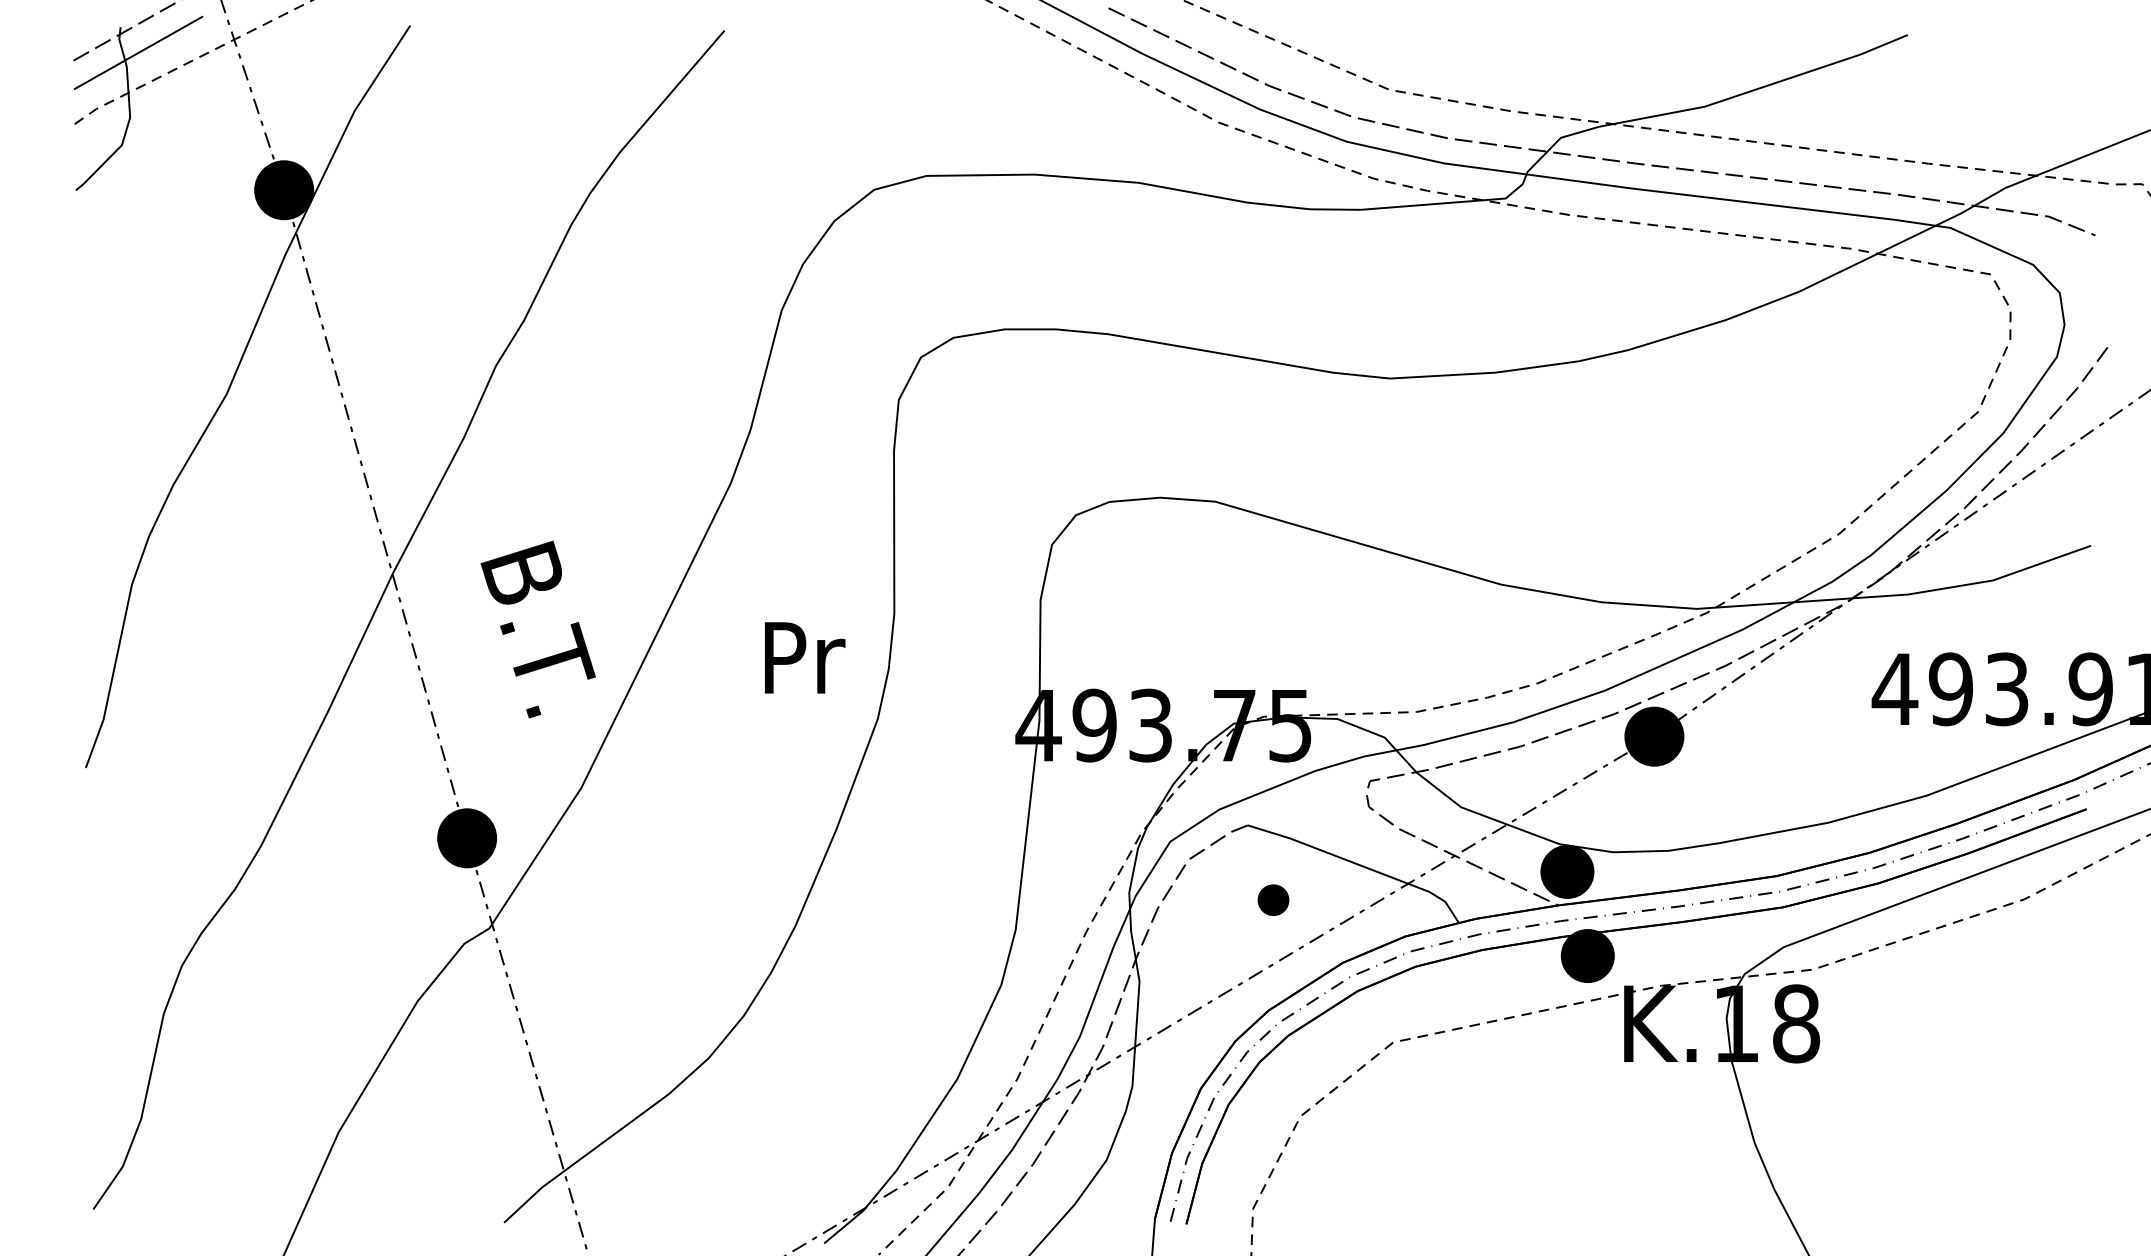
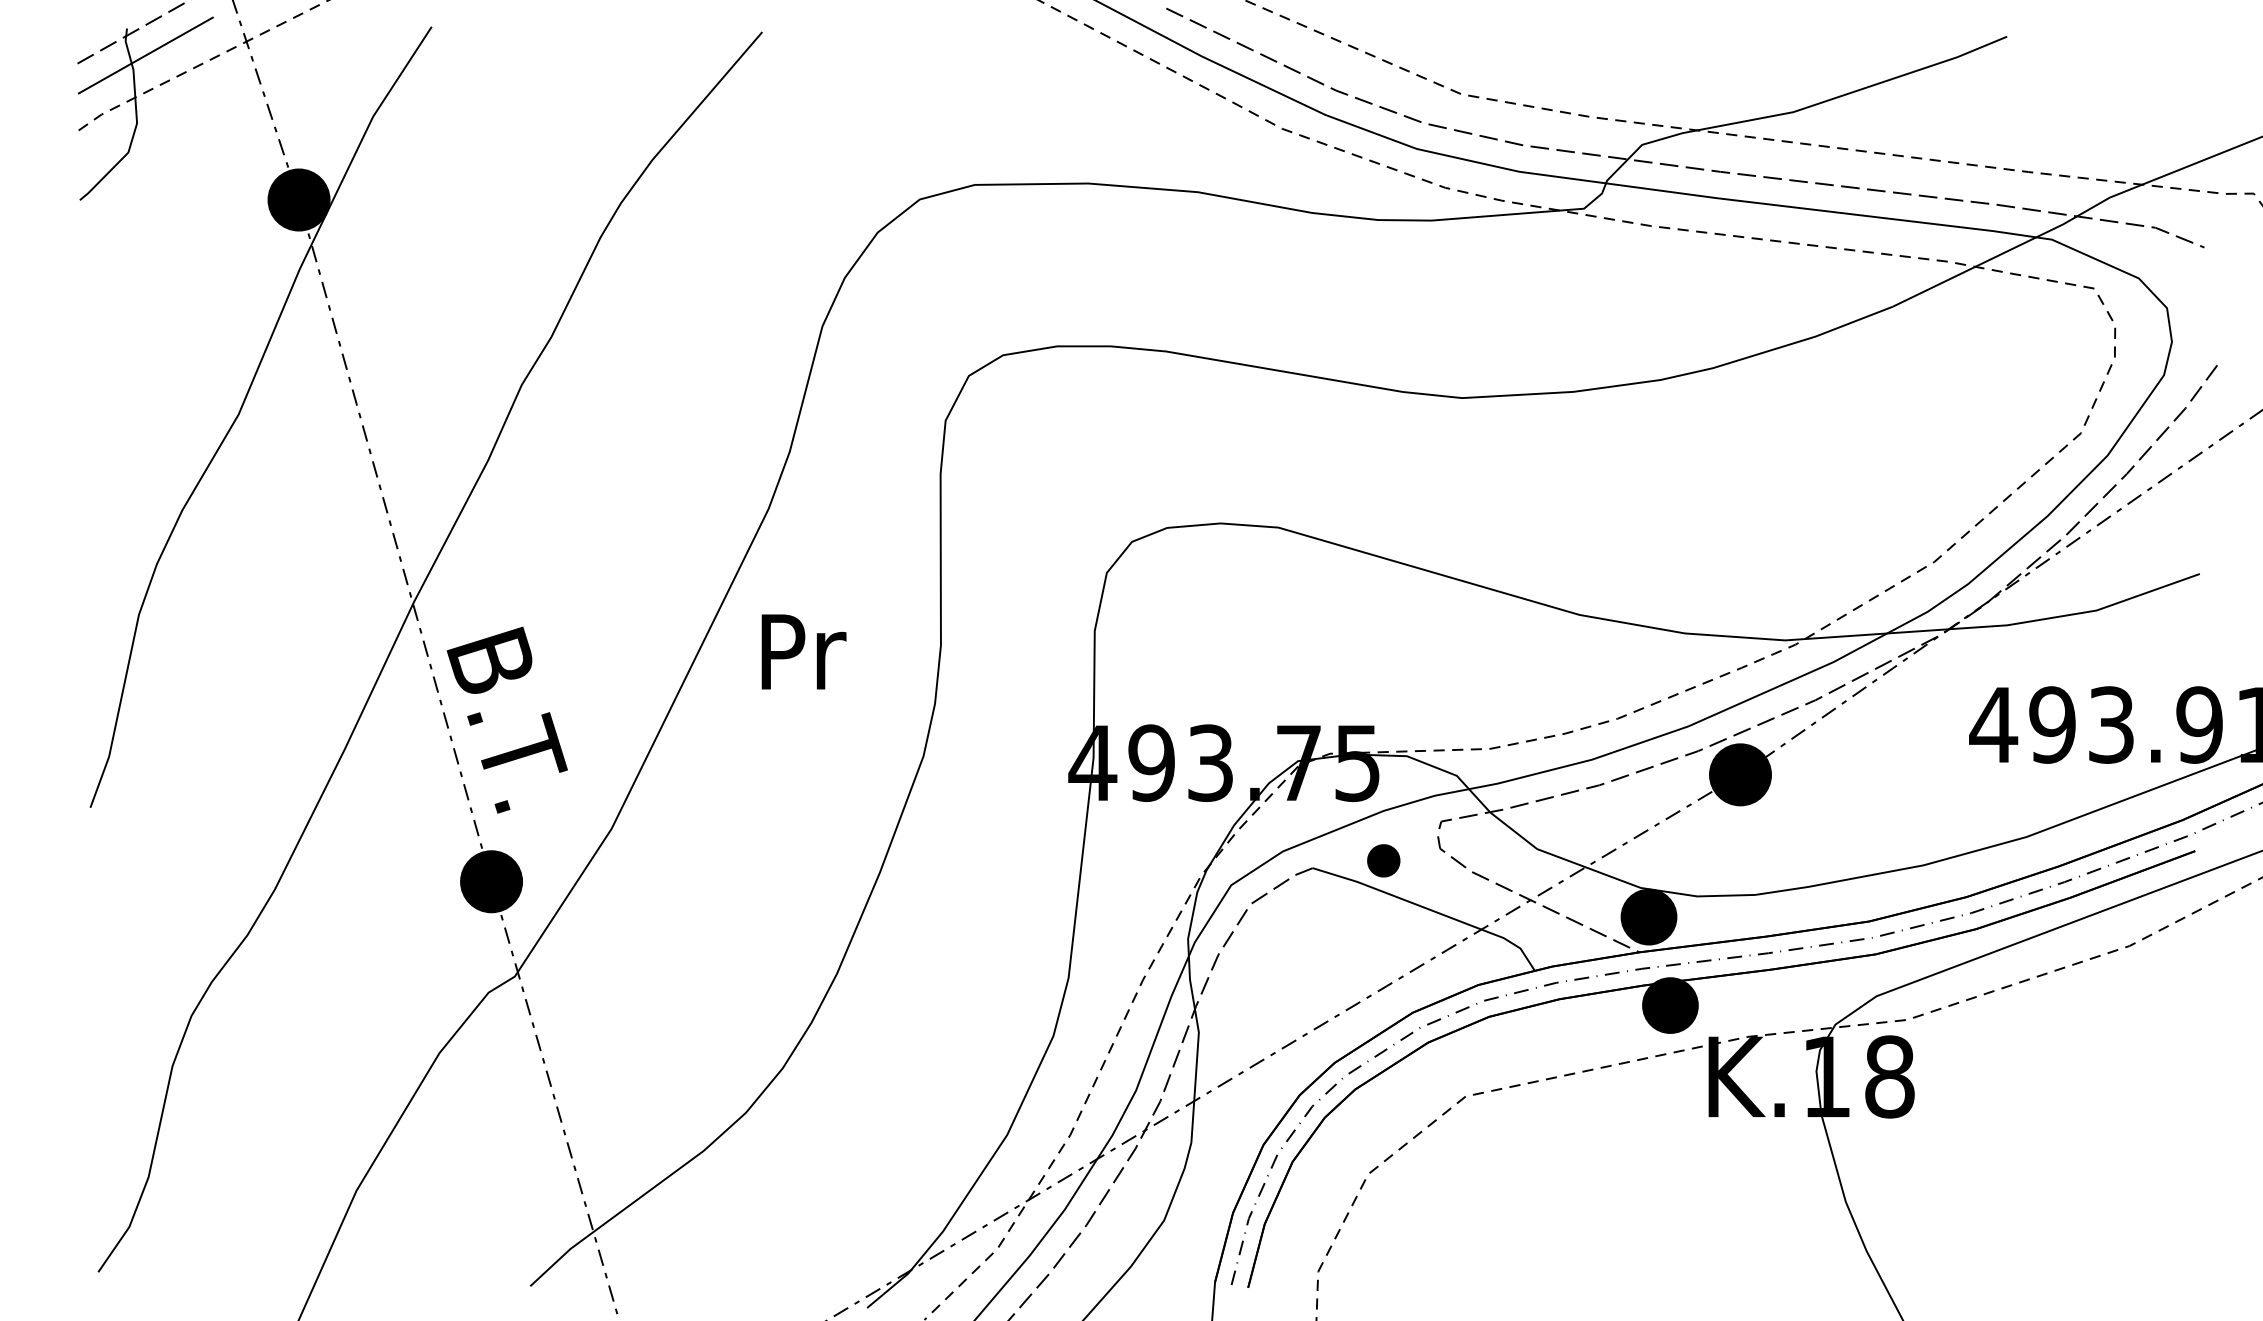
text: (537, 628) -> (506, 719), moved
text: (804, 657) -> (803, 651), moved
part: (1273, 899) -> (1383, 860), moved

